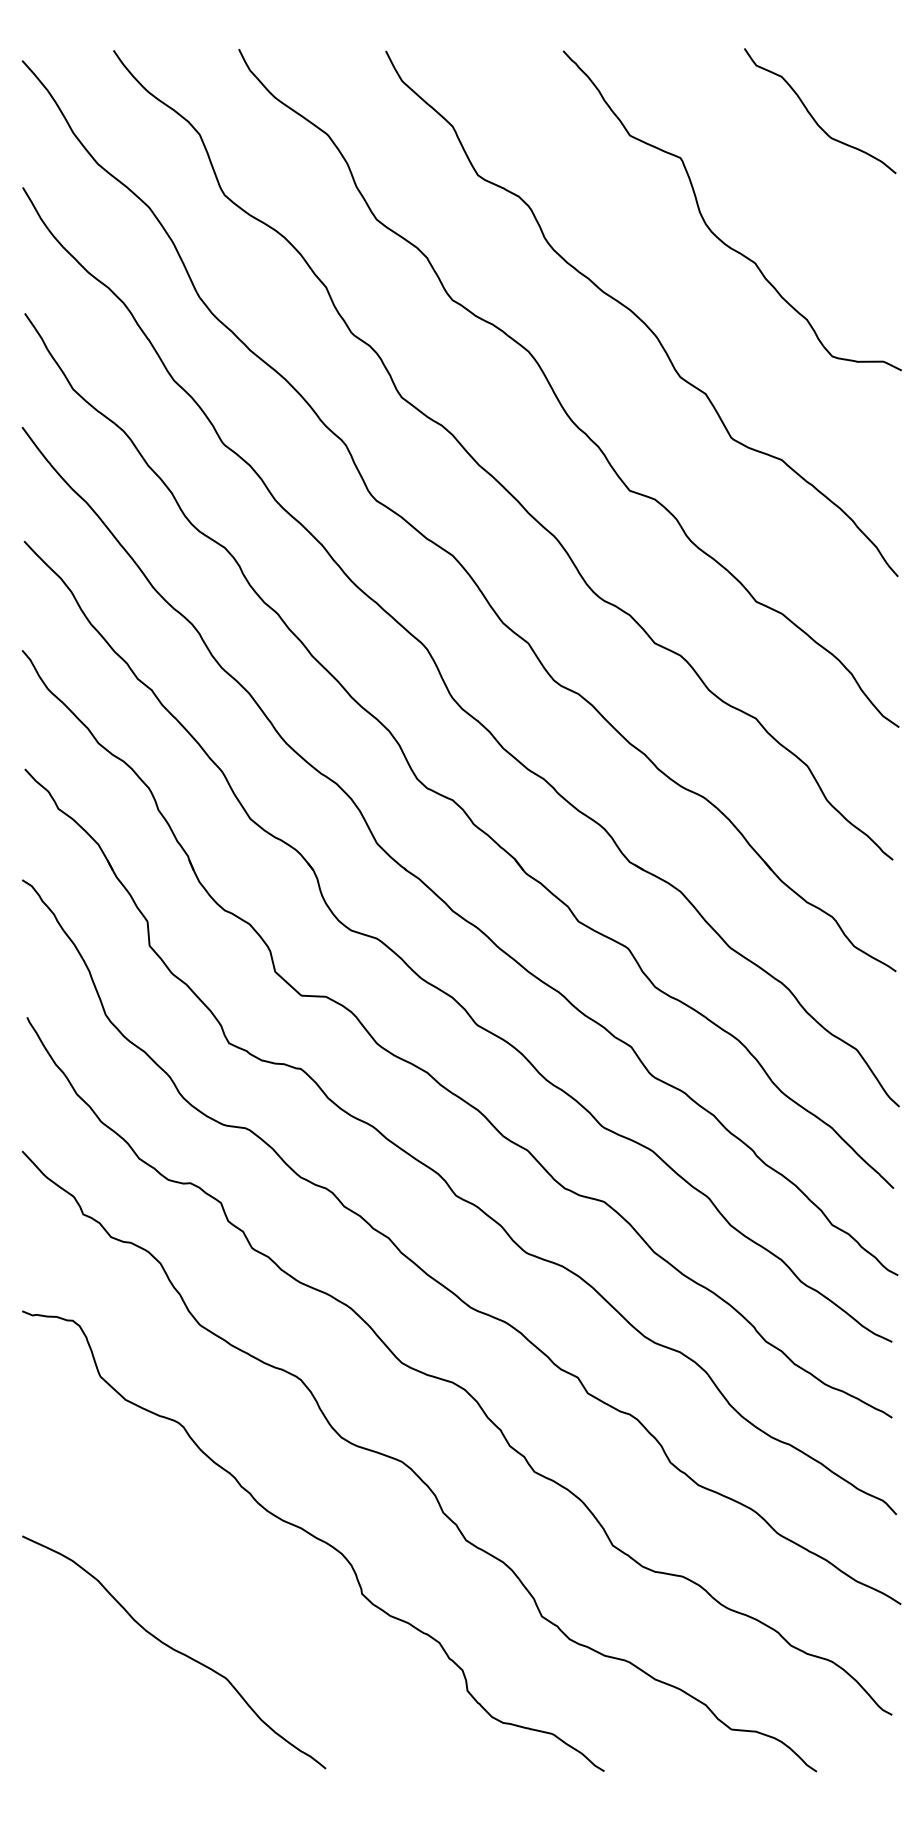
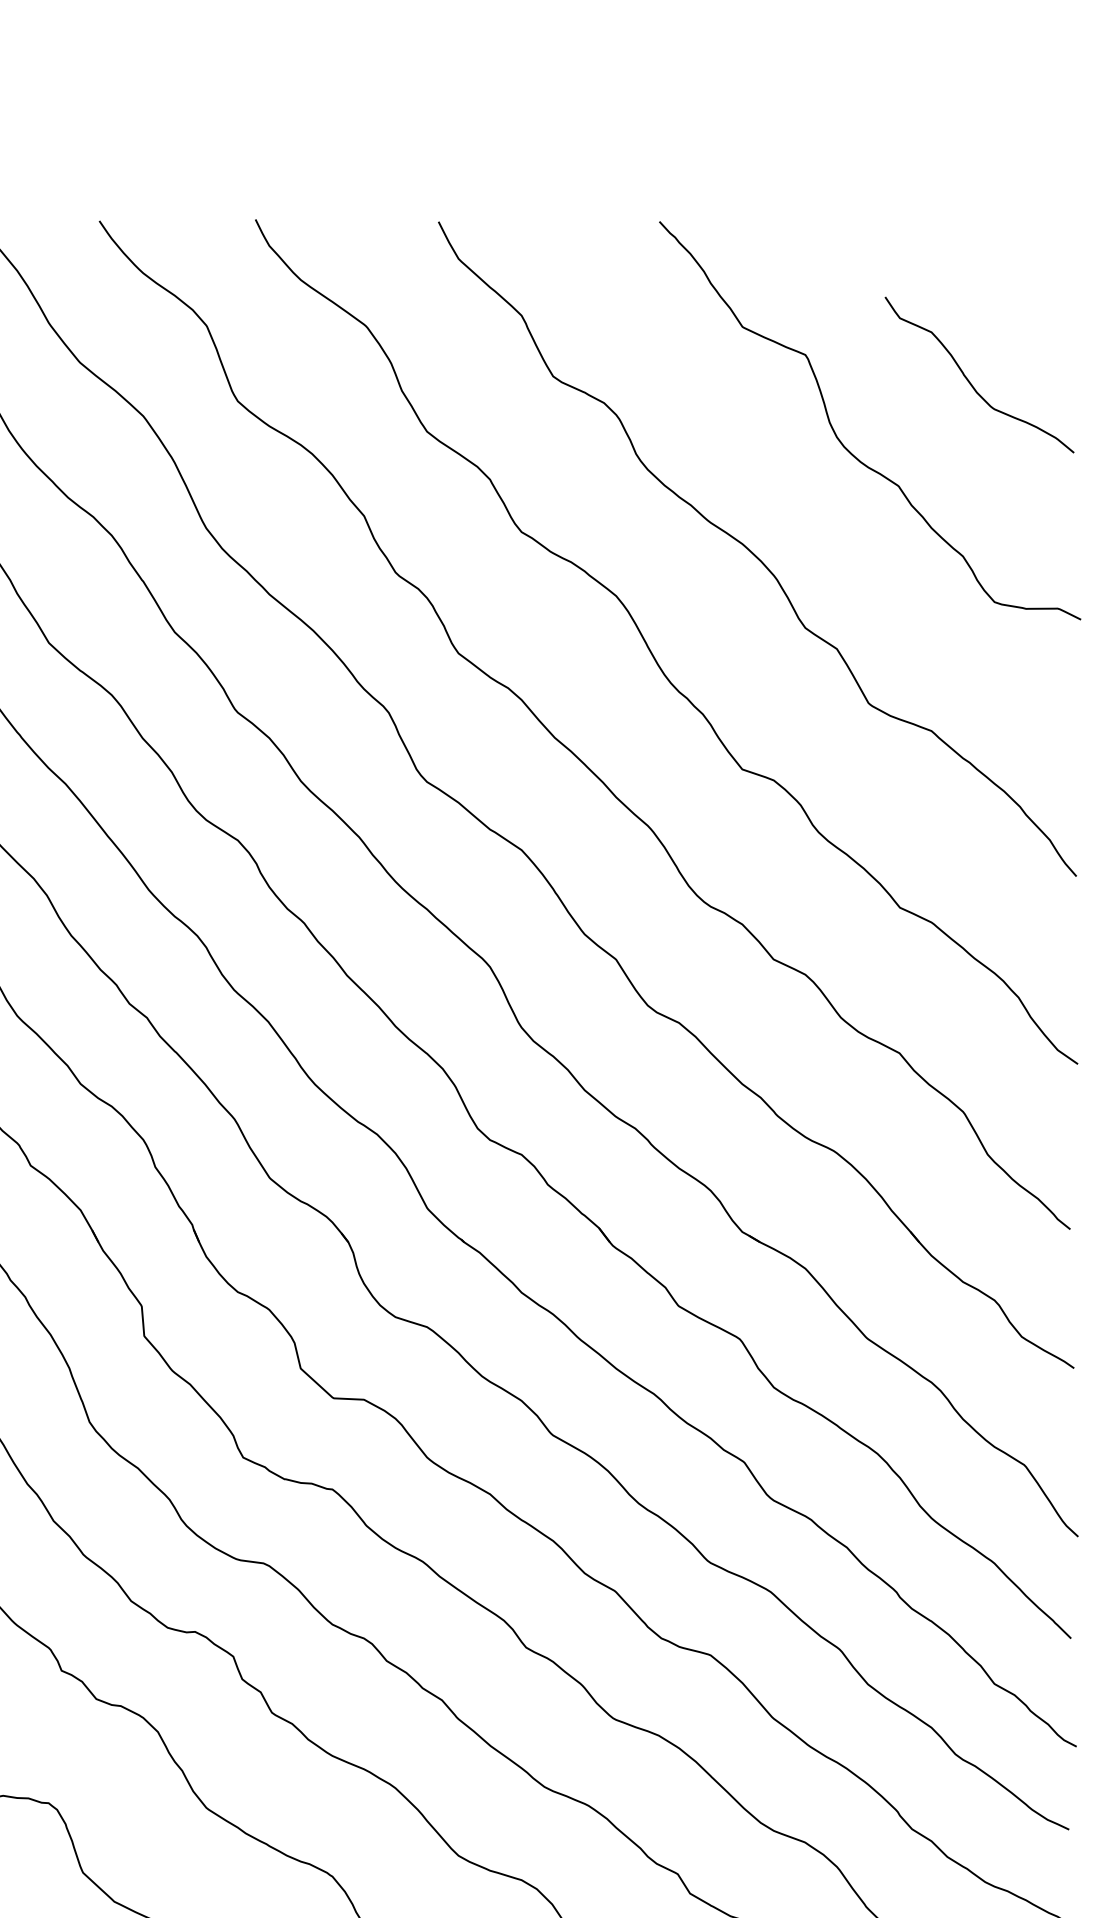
curve: (812, 115) -> (969, 380), moved

